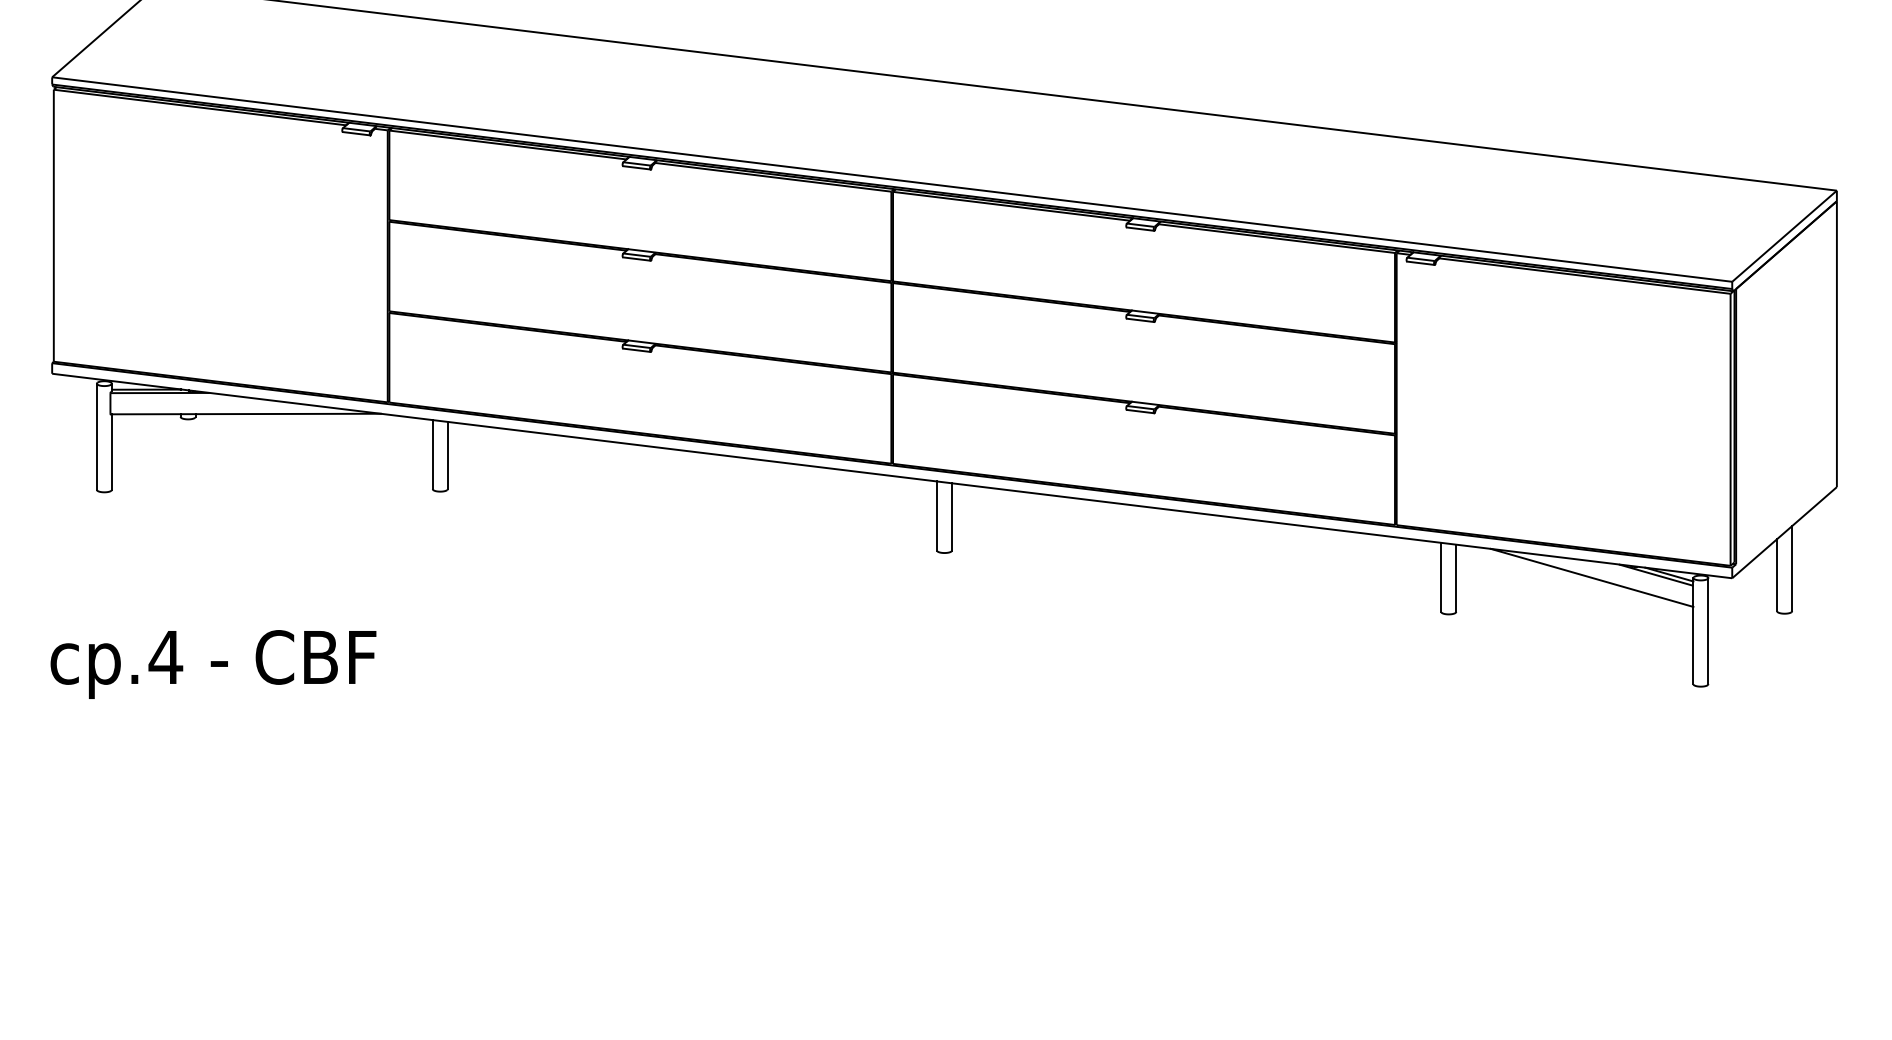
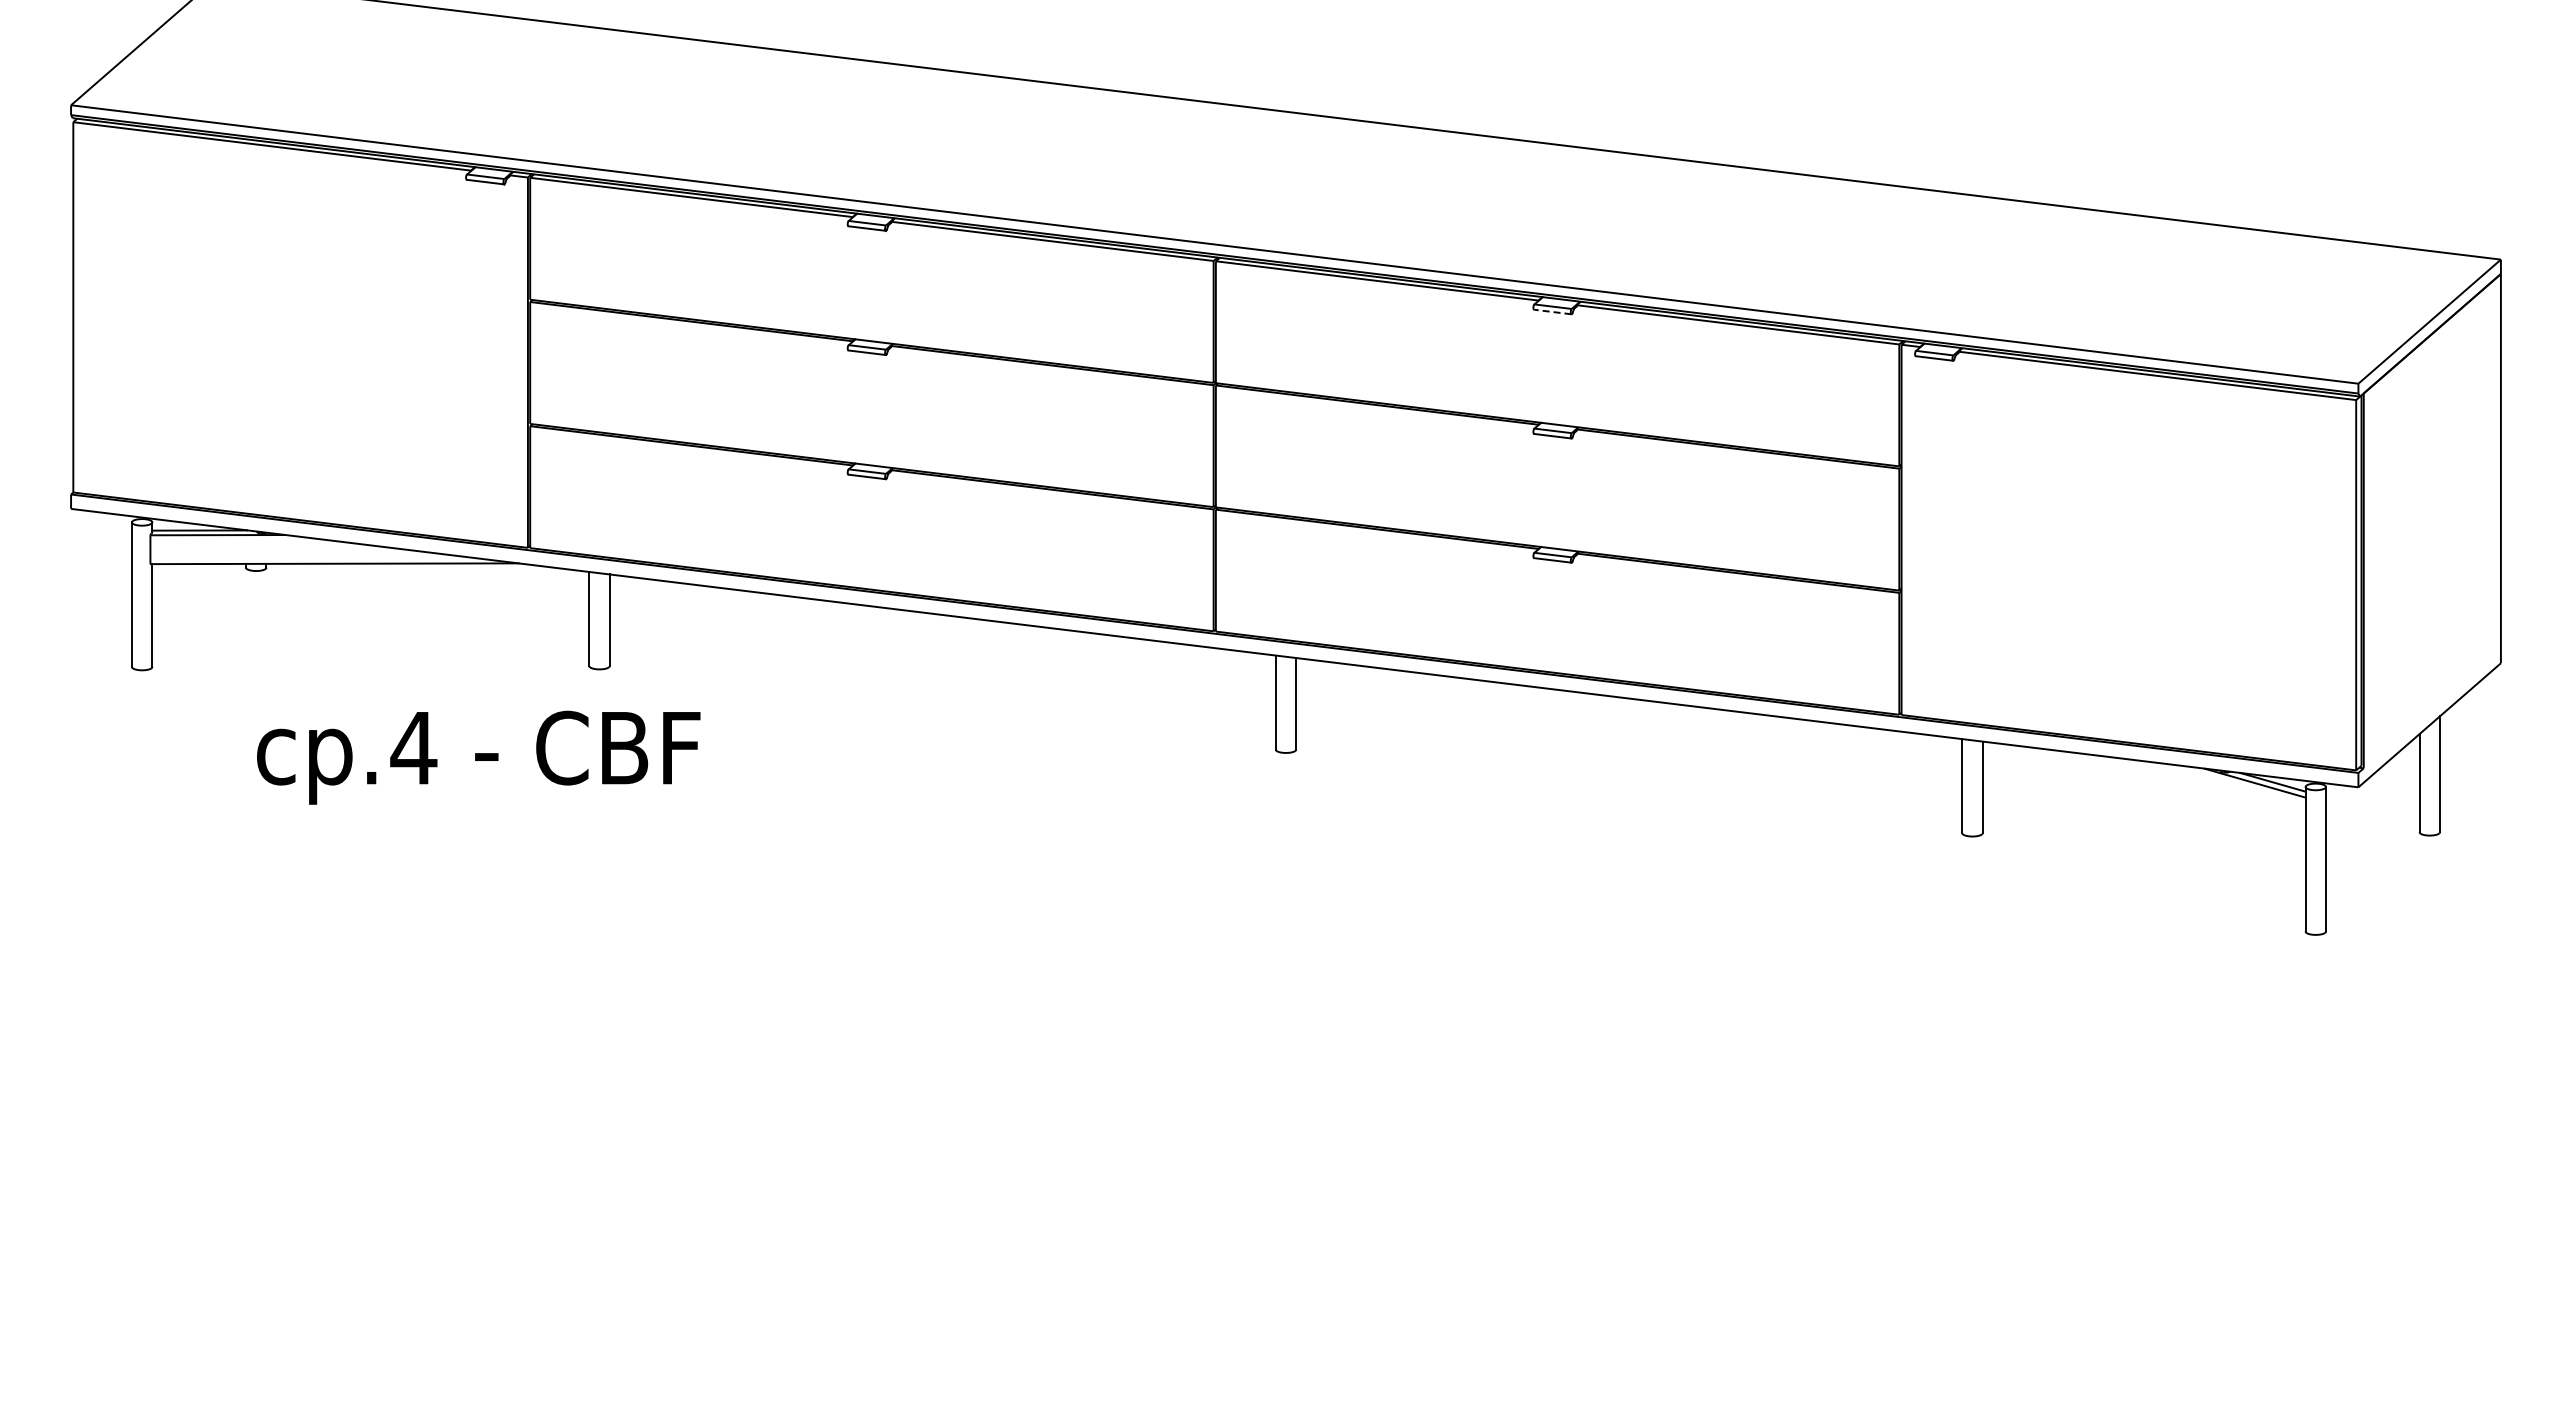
line: (1140, 229) -> (1552, 312), solid -> dashed
line: (1591, 577) -> (2167, 786), removed
text: (213, 664) -> (478, 757), moved

